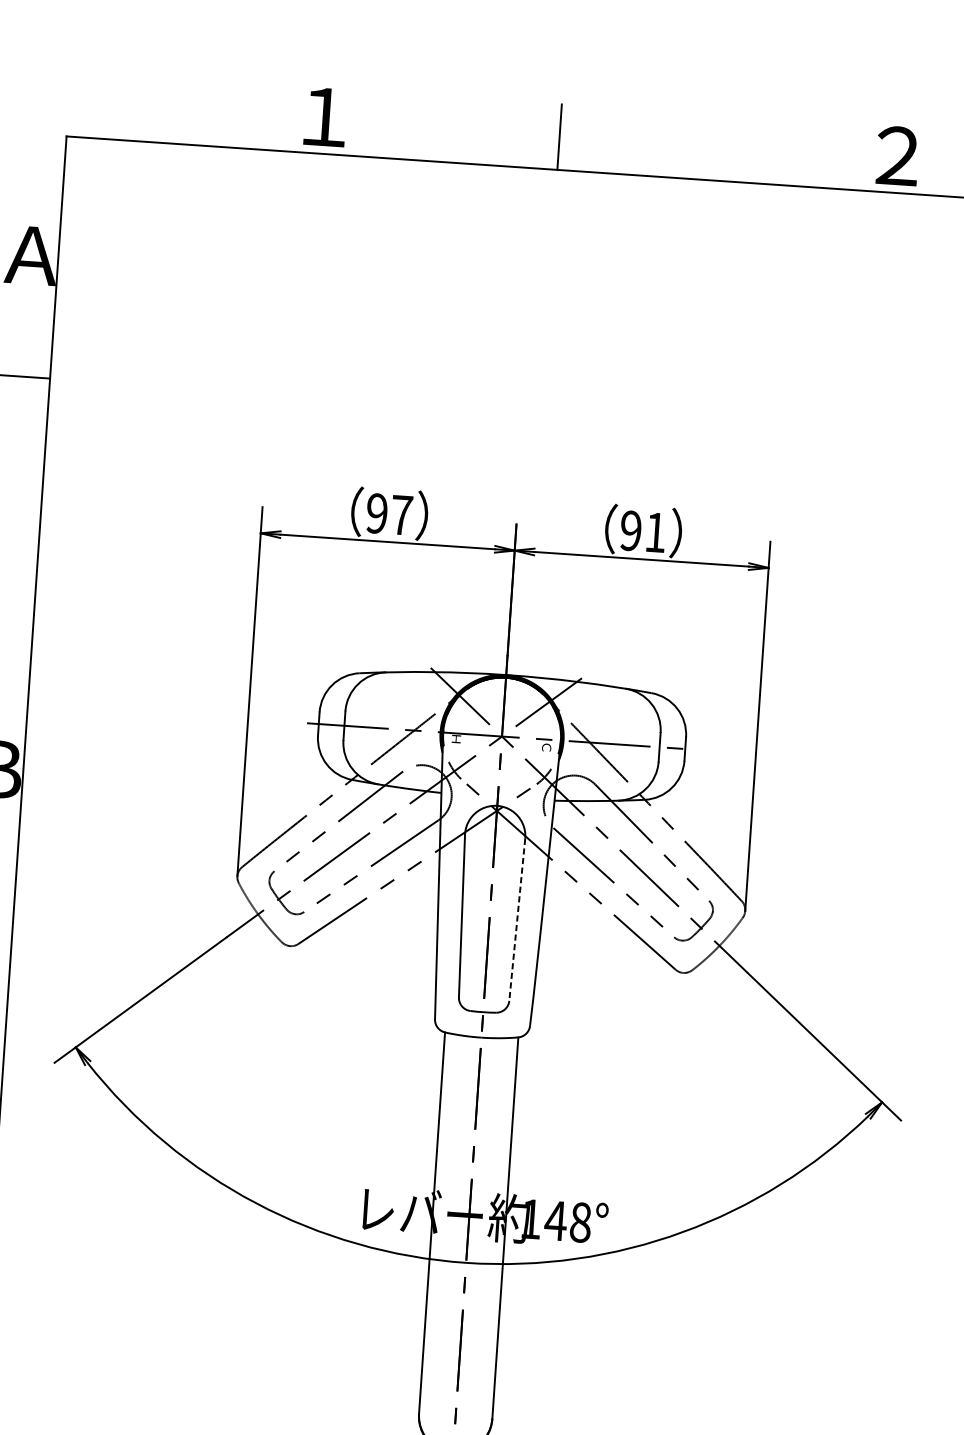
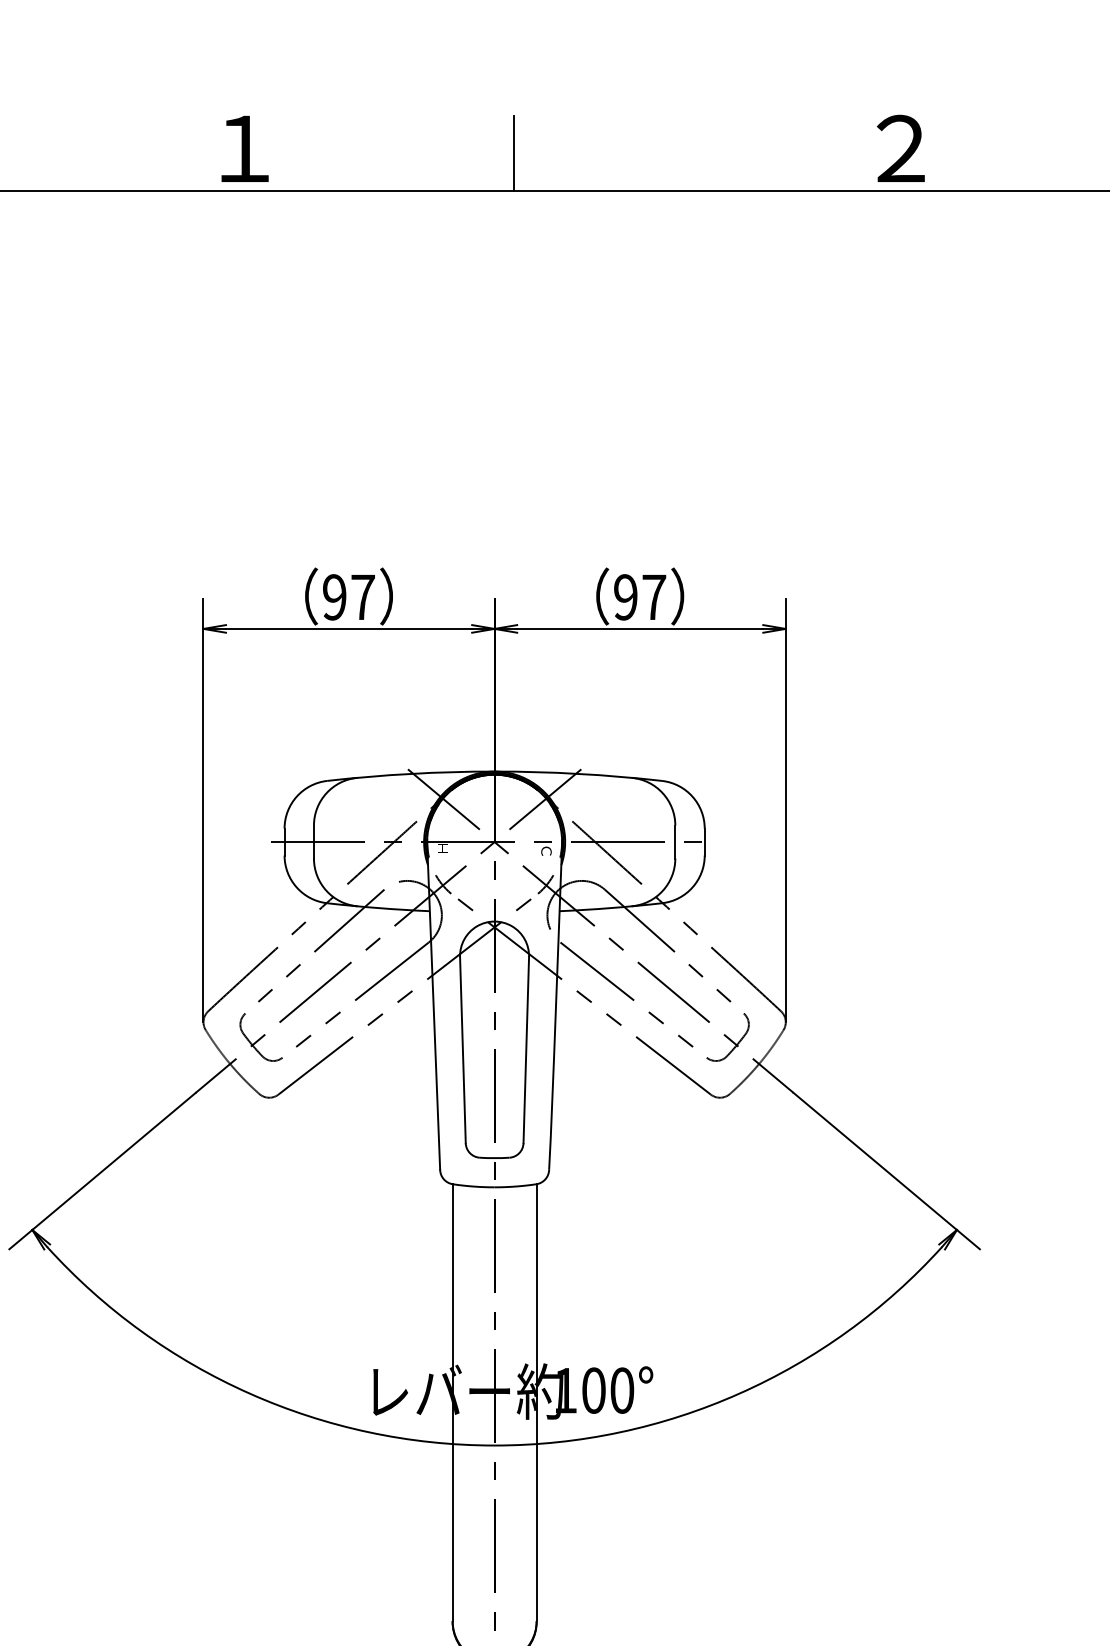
text: (656, 531) -> (654, 596), 91 -> 97
line: (517, 920) -> (526, 1050), dashed -> solid
text: (567, 1221) -> (607, 1390), 148° -> 100°

